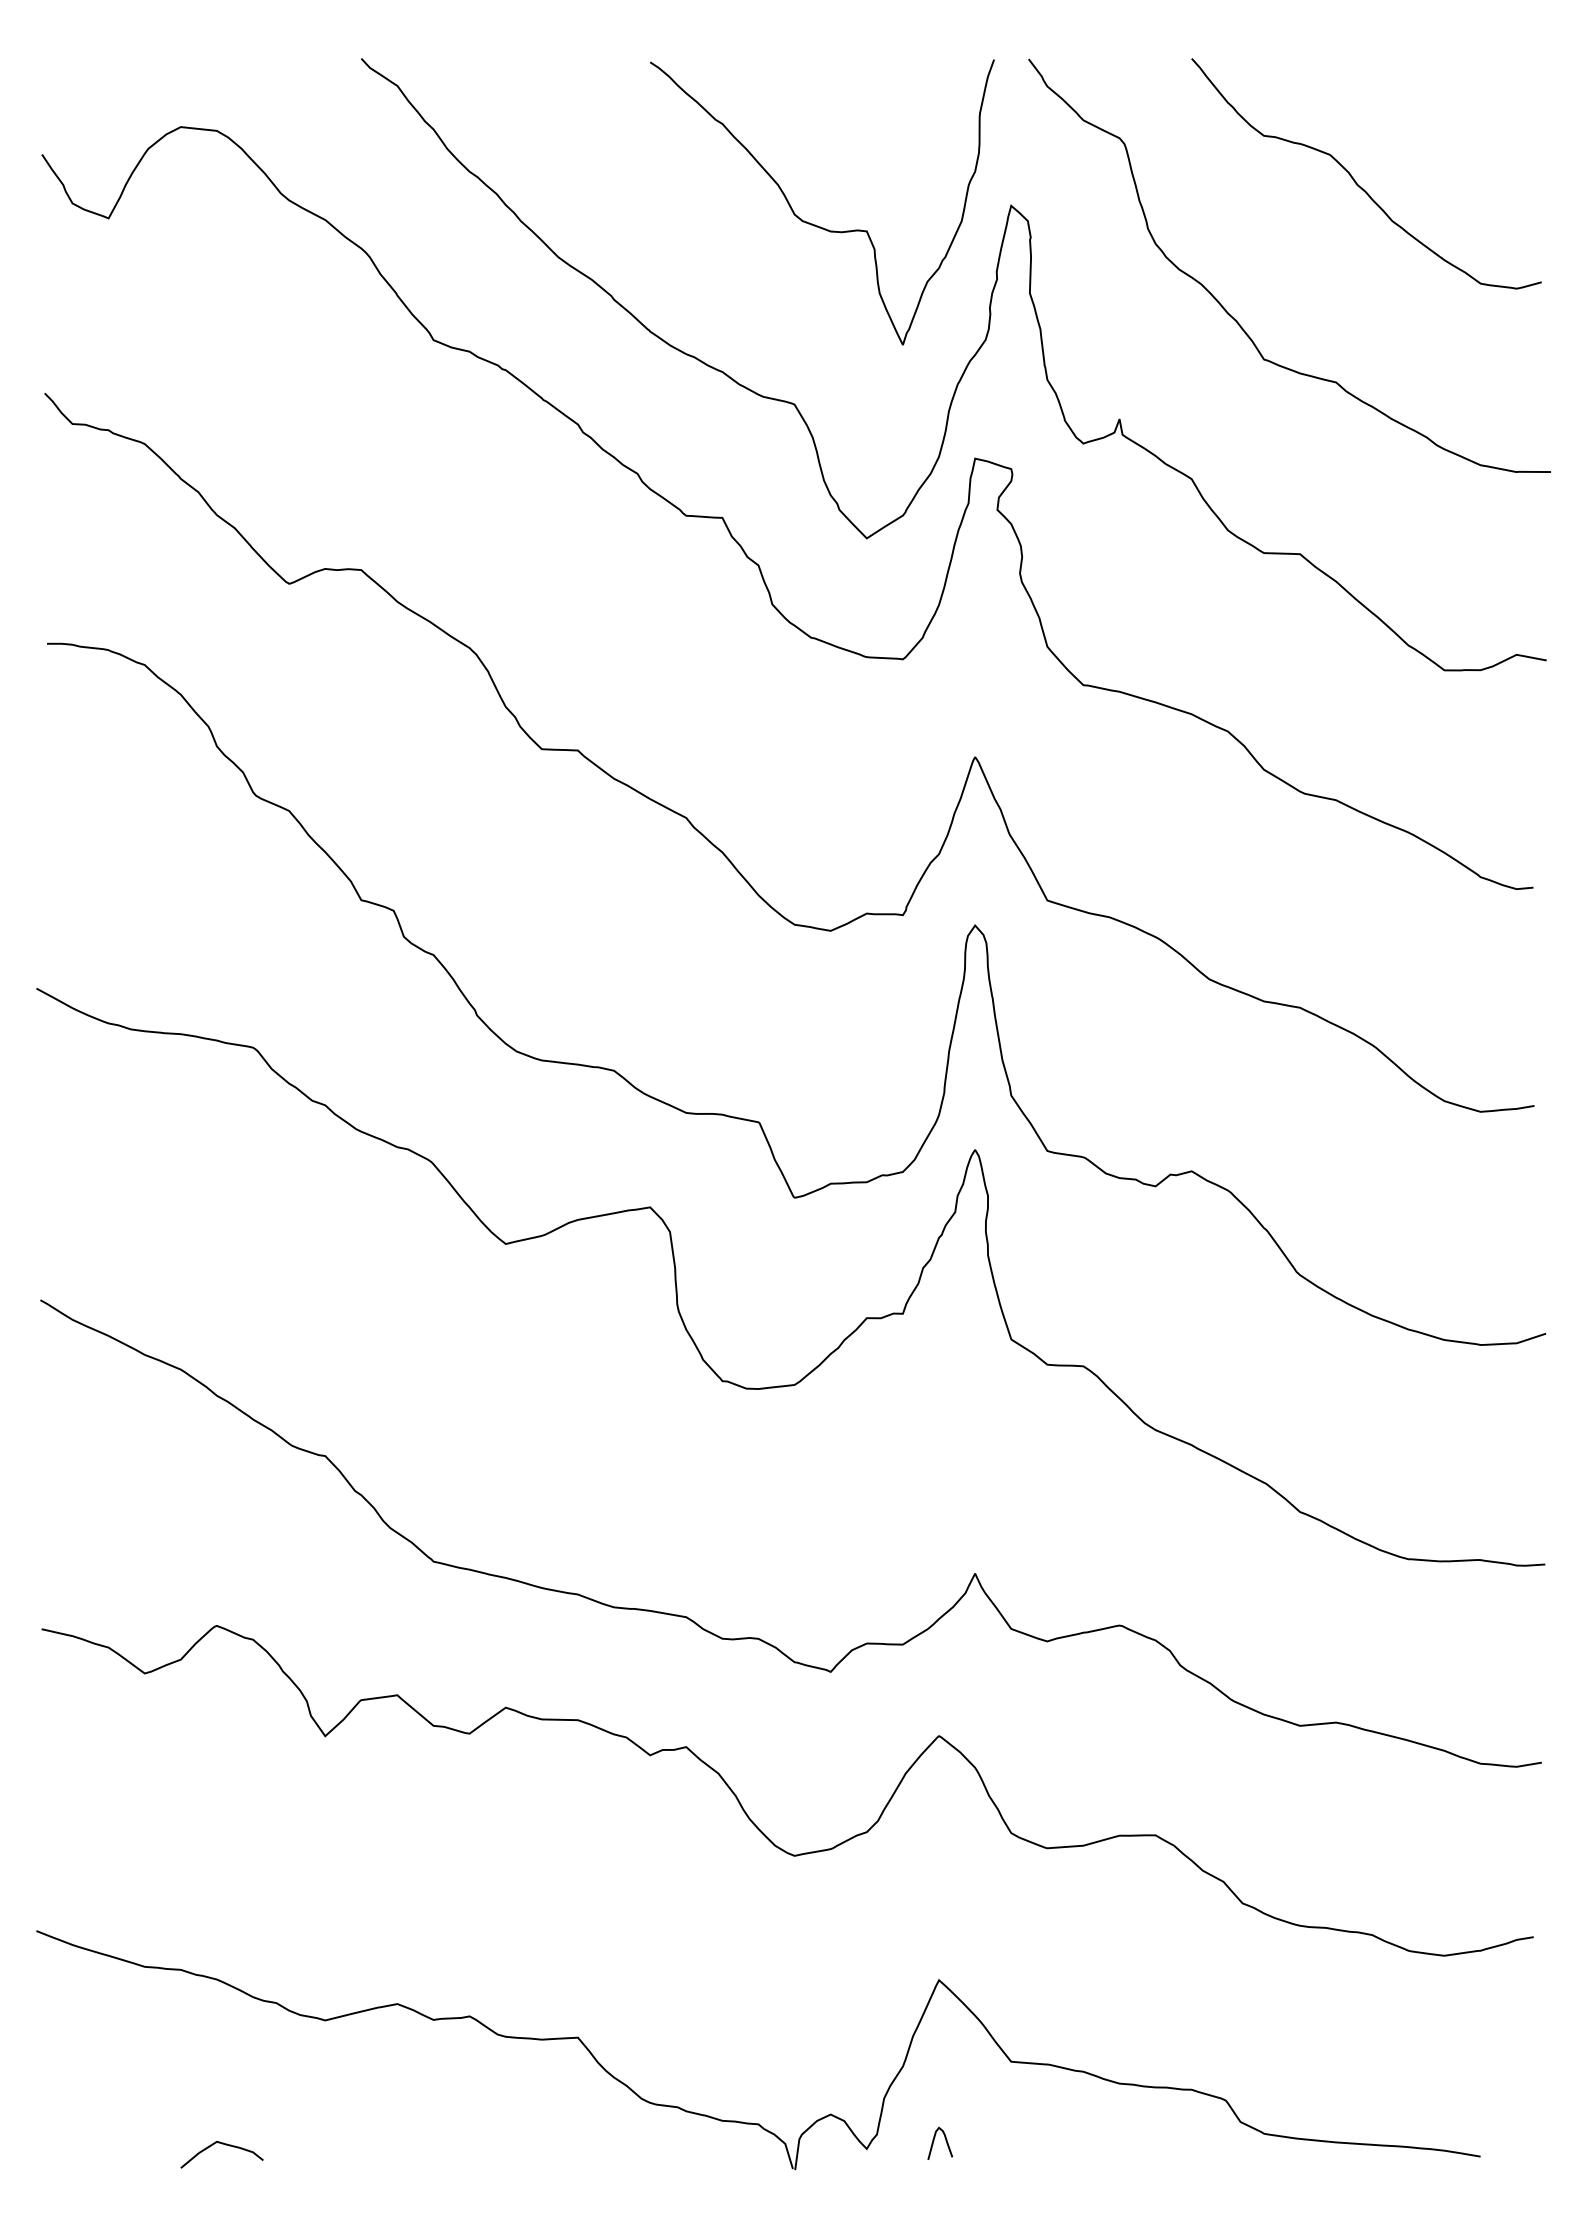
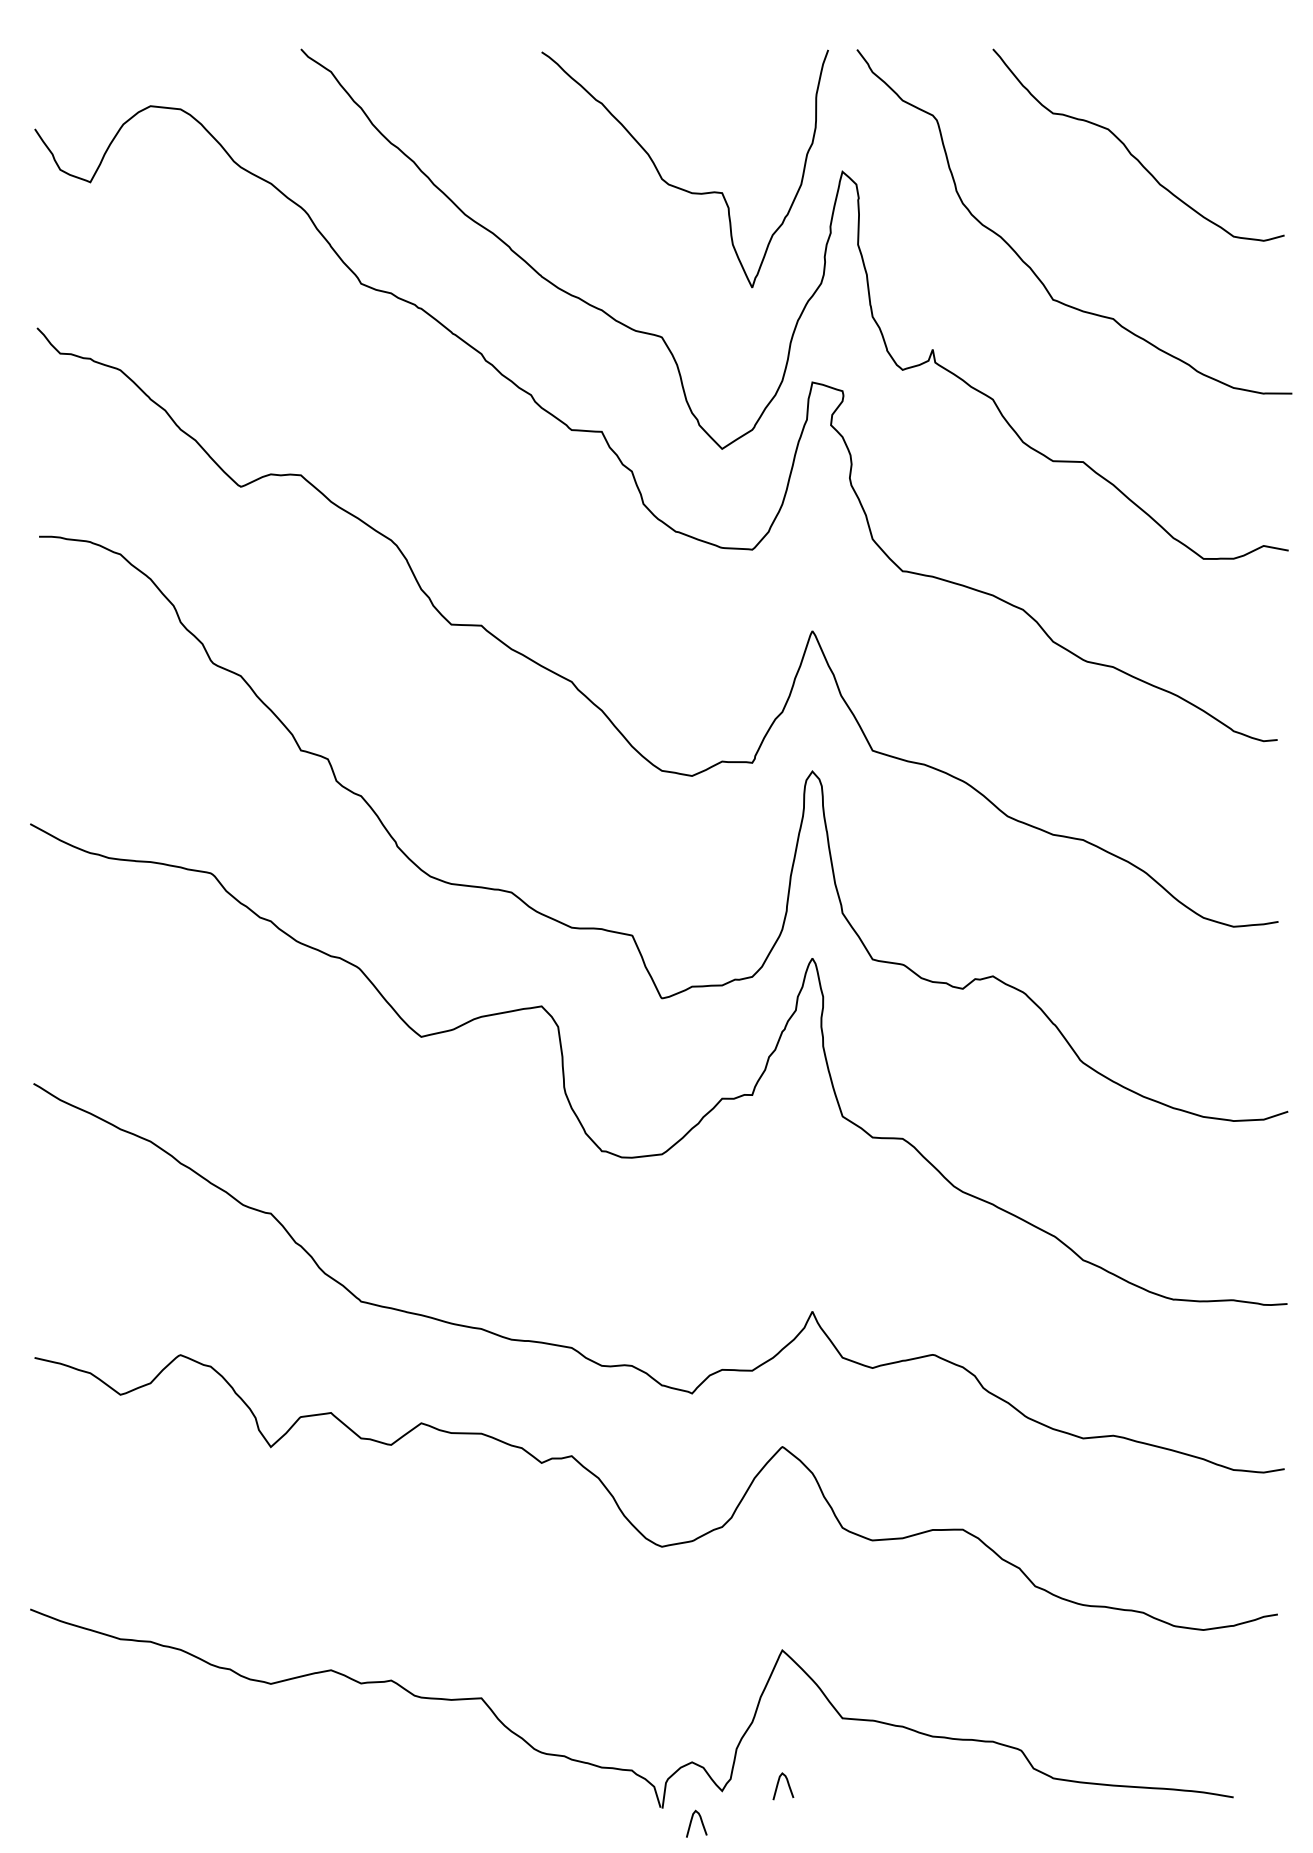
curve: (225, 2145) -> (187, 1788), removed
curve: (841, 2186) -> (701, 1822), added

